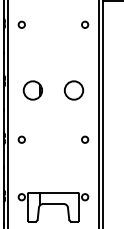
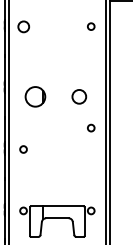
circle: (21, 24) -> (23, 26), size x1.6
circle: (73, 90) -> (78, 96), size x0.7
circle: (85, 139) -> (91, 127), moved

